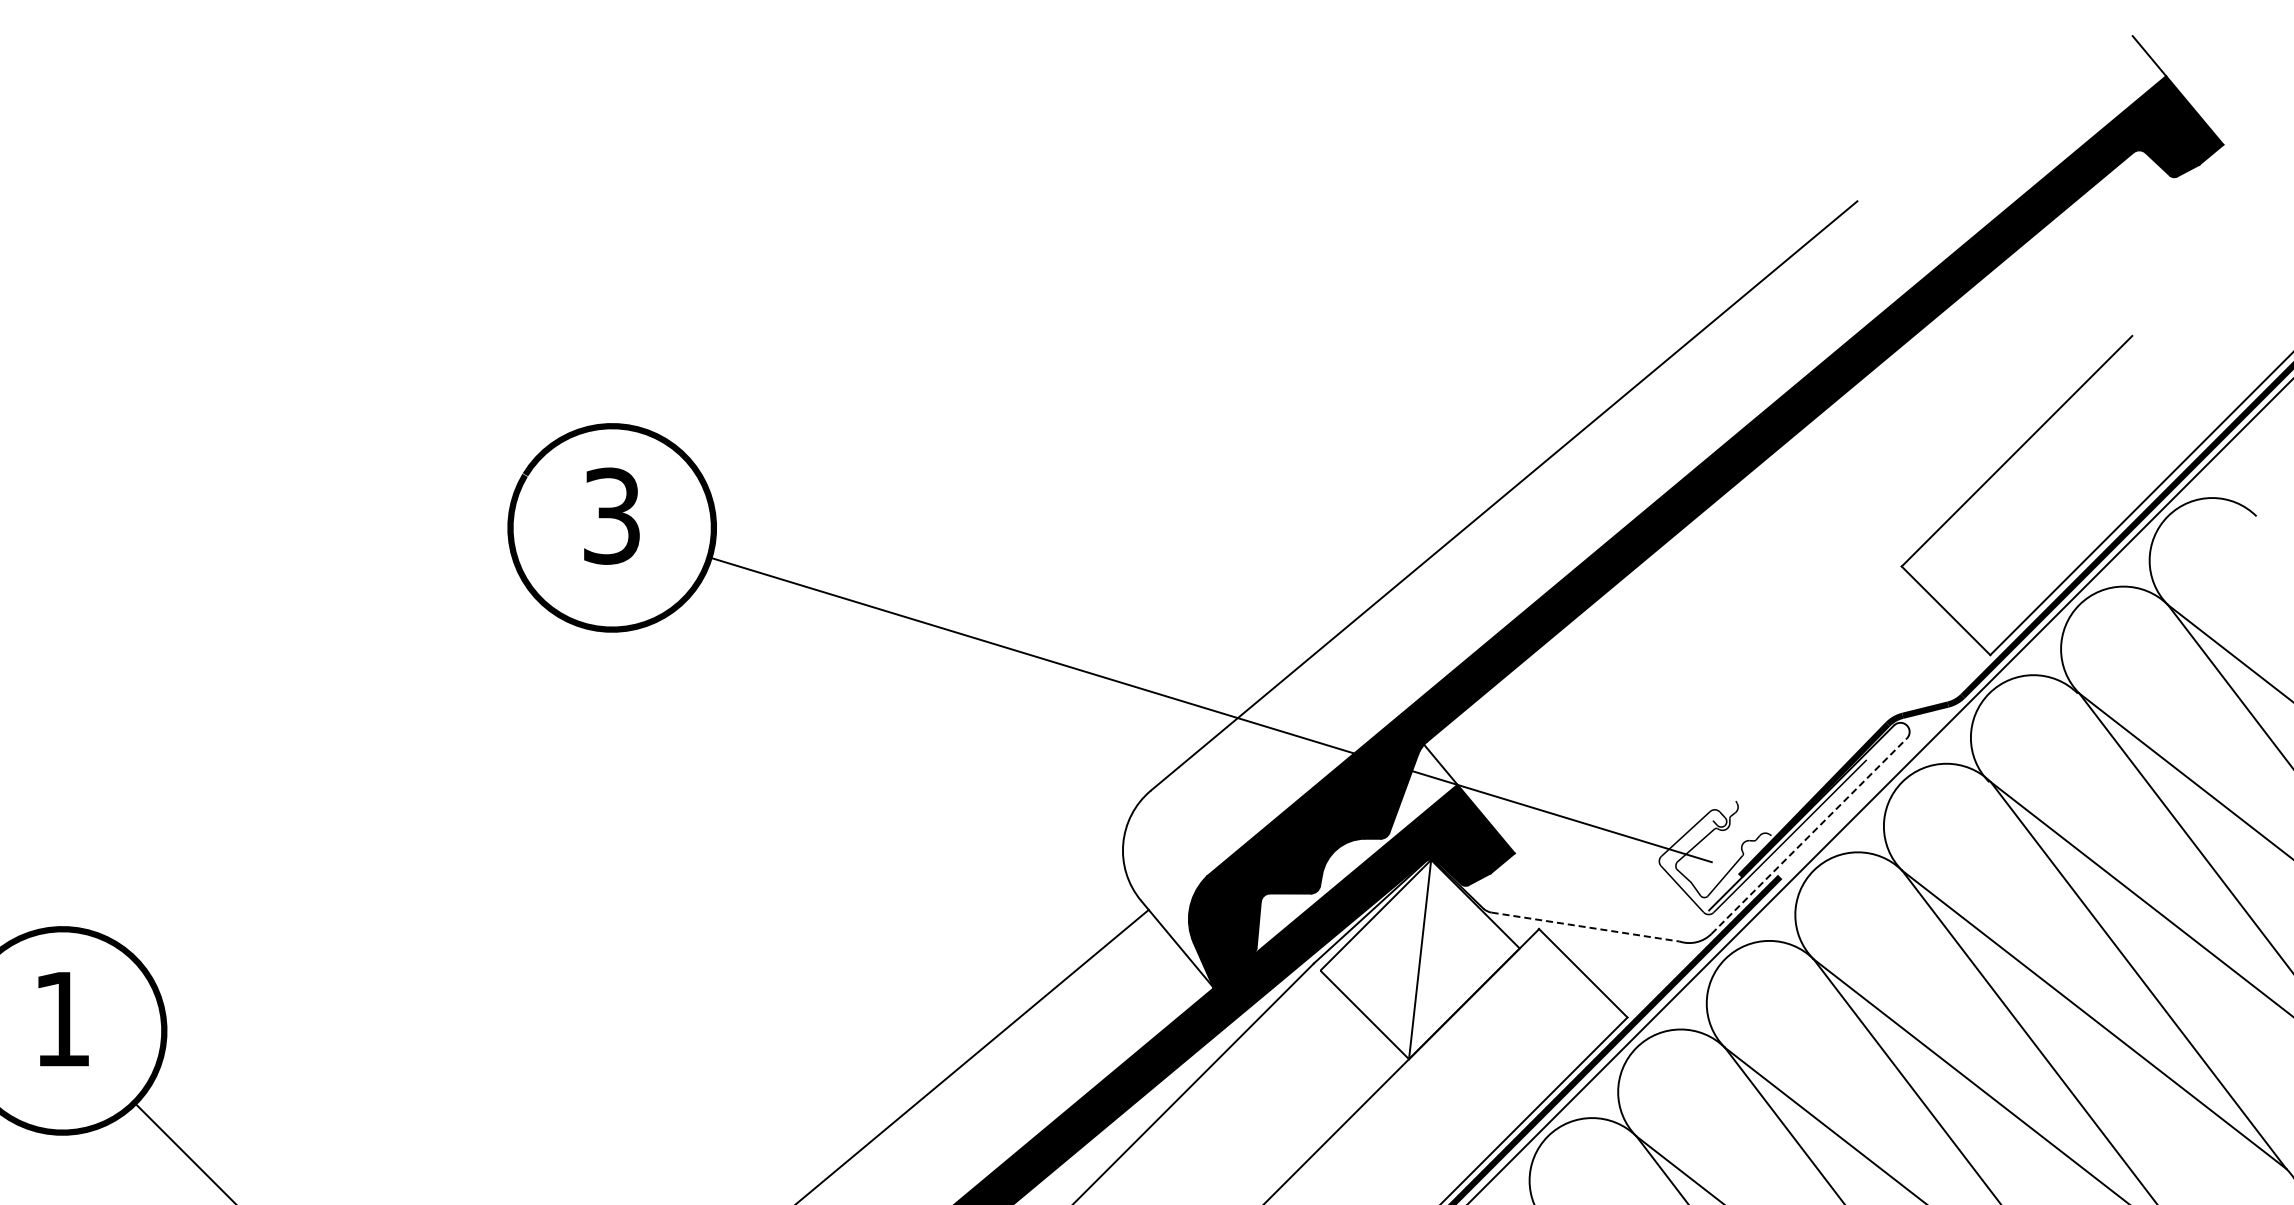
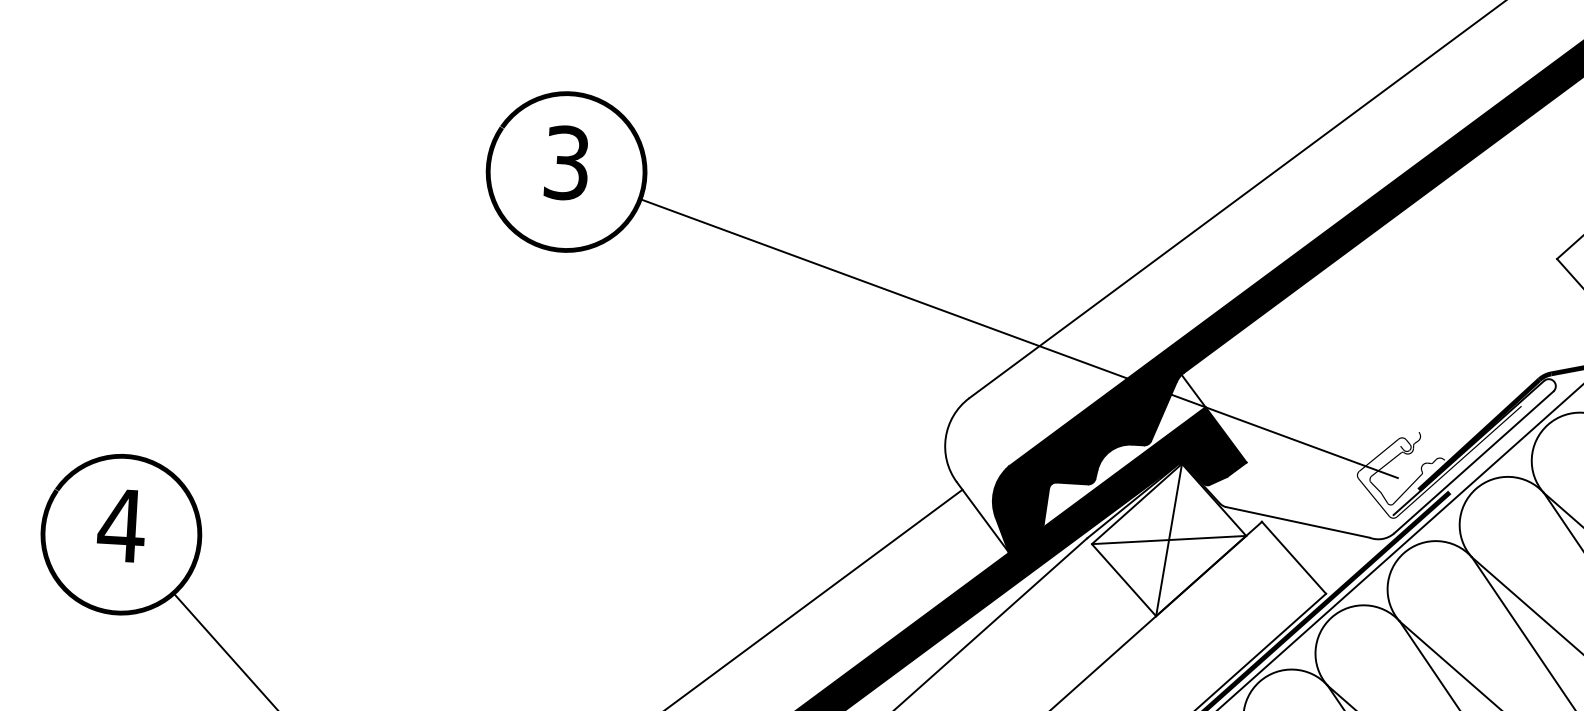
line: (1809, 835) -> (1474, 461), dashed -> solid
line: (1586, 927) -> (1298, 522), dashed -> solid
line: (1419, 959) -> (1168, 539), added
text: (61, 1019) -> (121, 525), 1 -> 4

